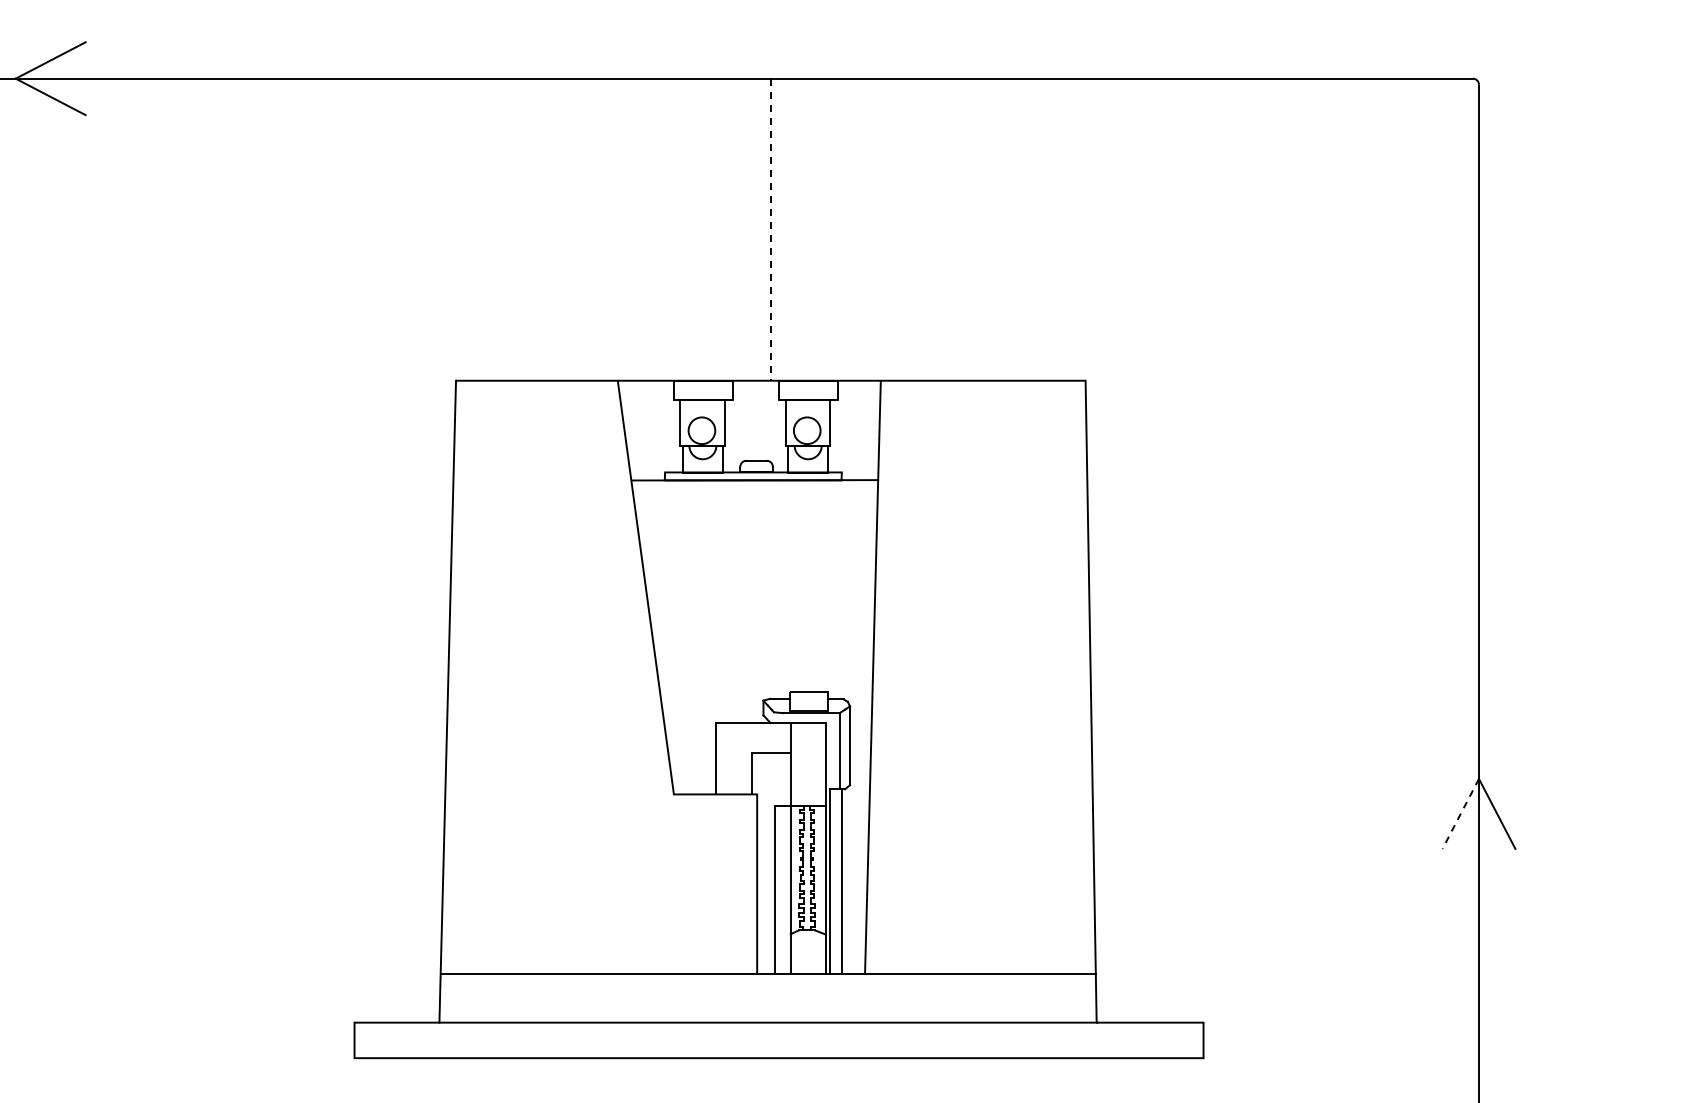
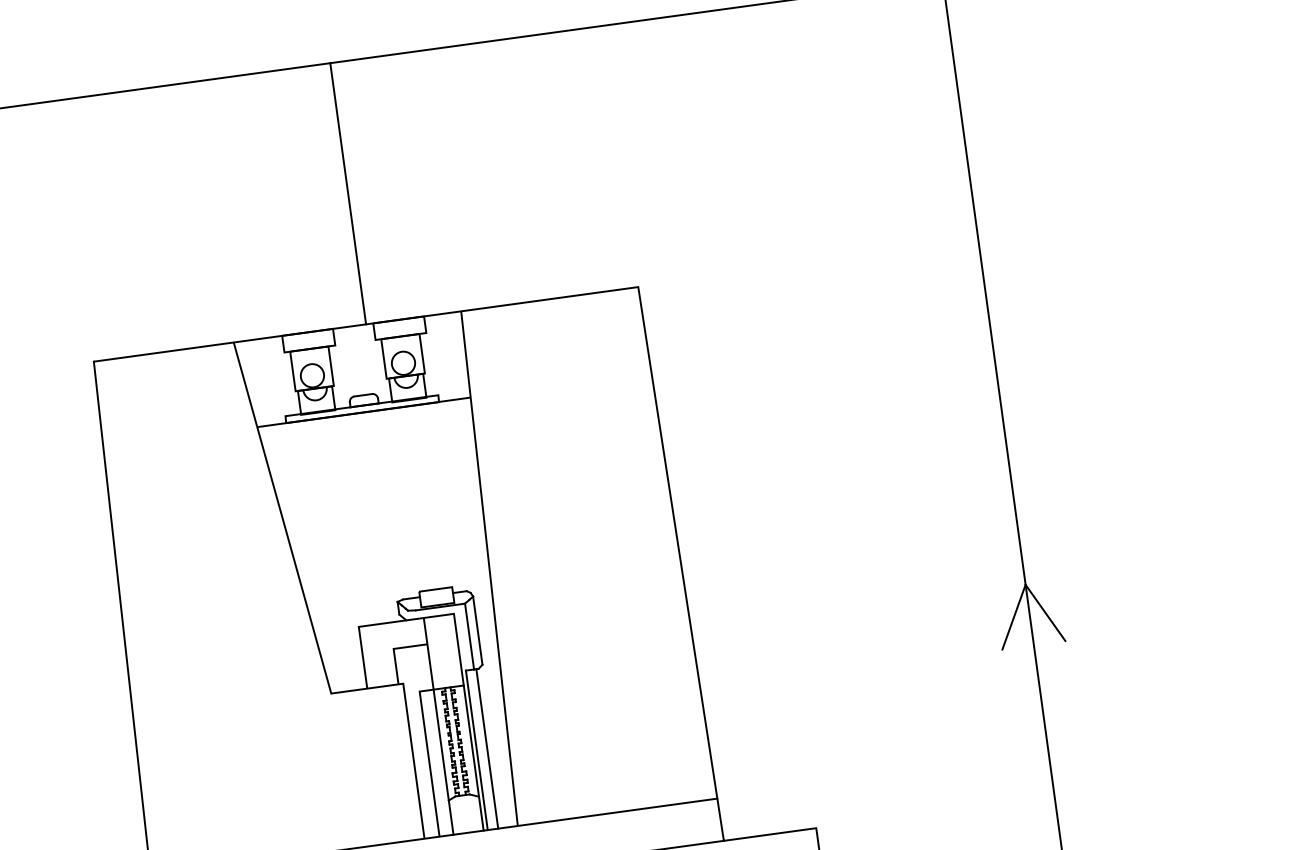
line: (770, 230) -> (348, 194), dashed -> solid
line: (1460, 814) -> (1013, 617), dashed -> solid

